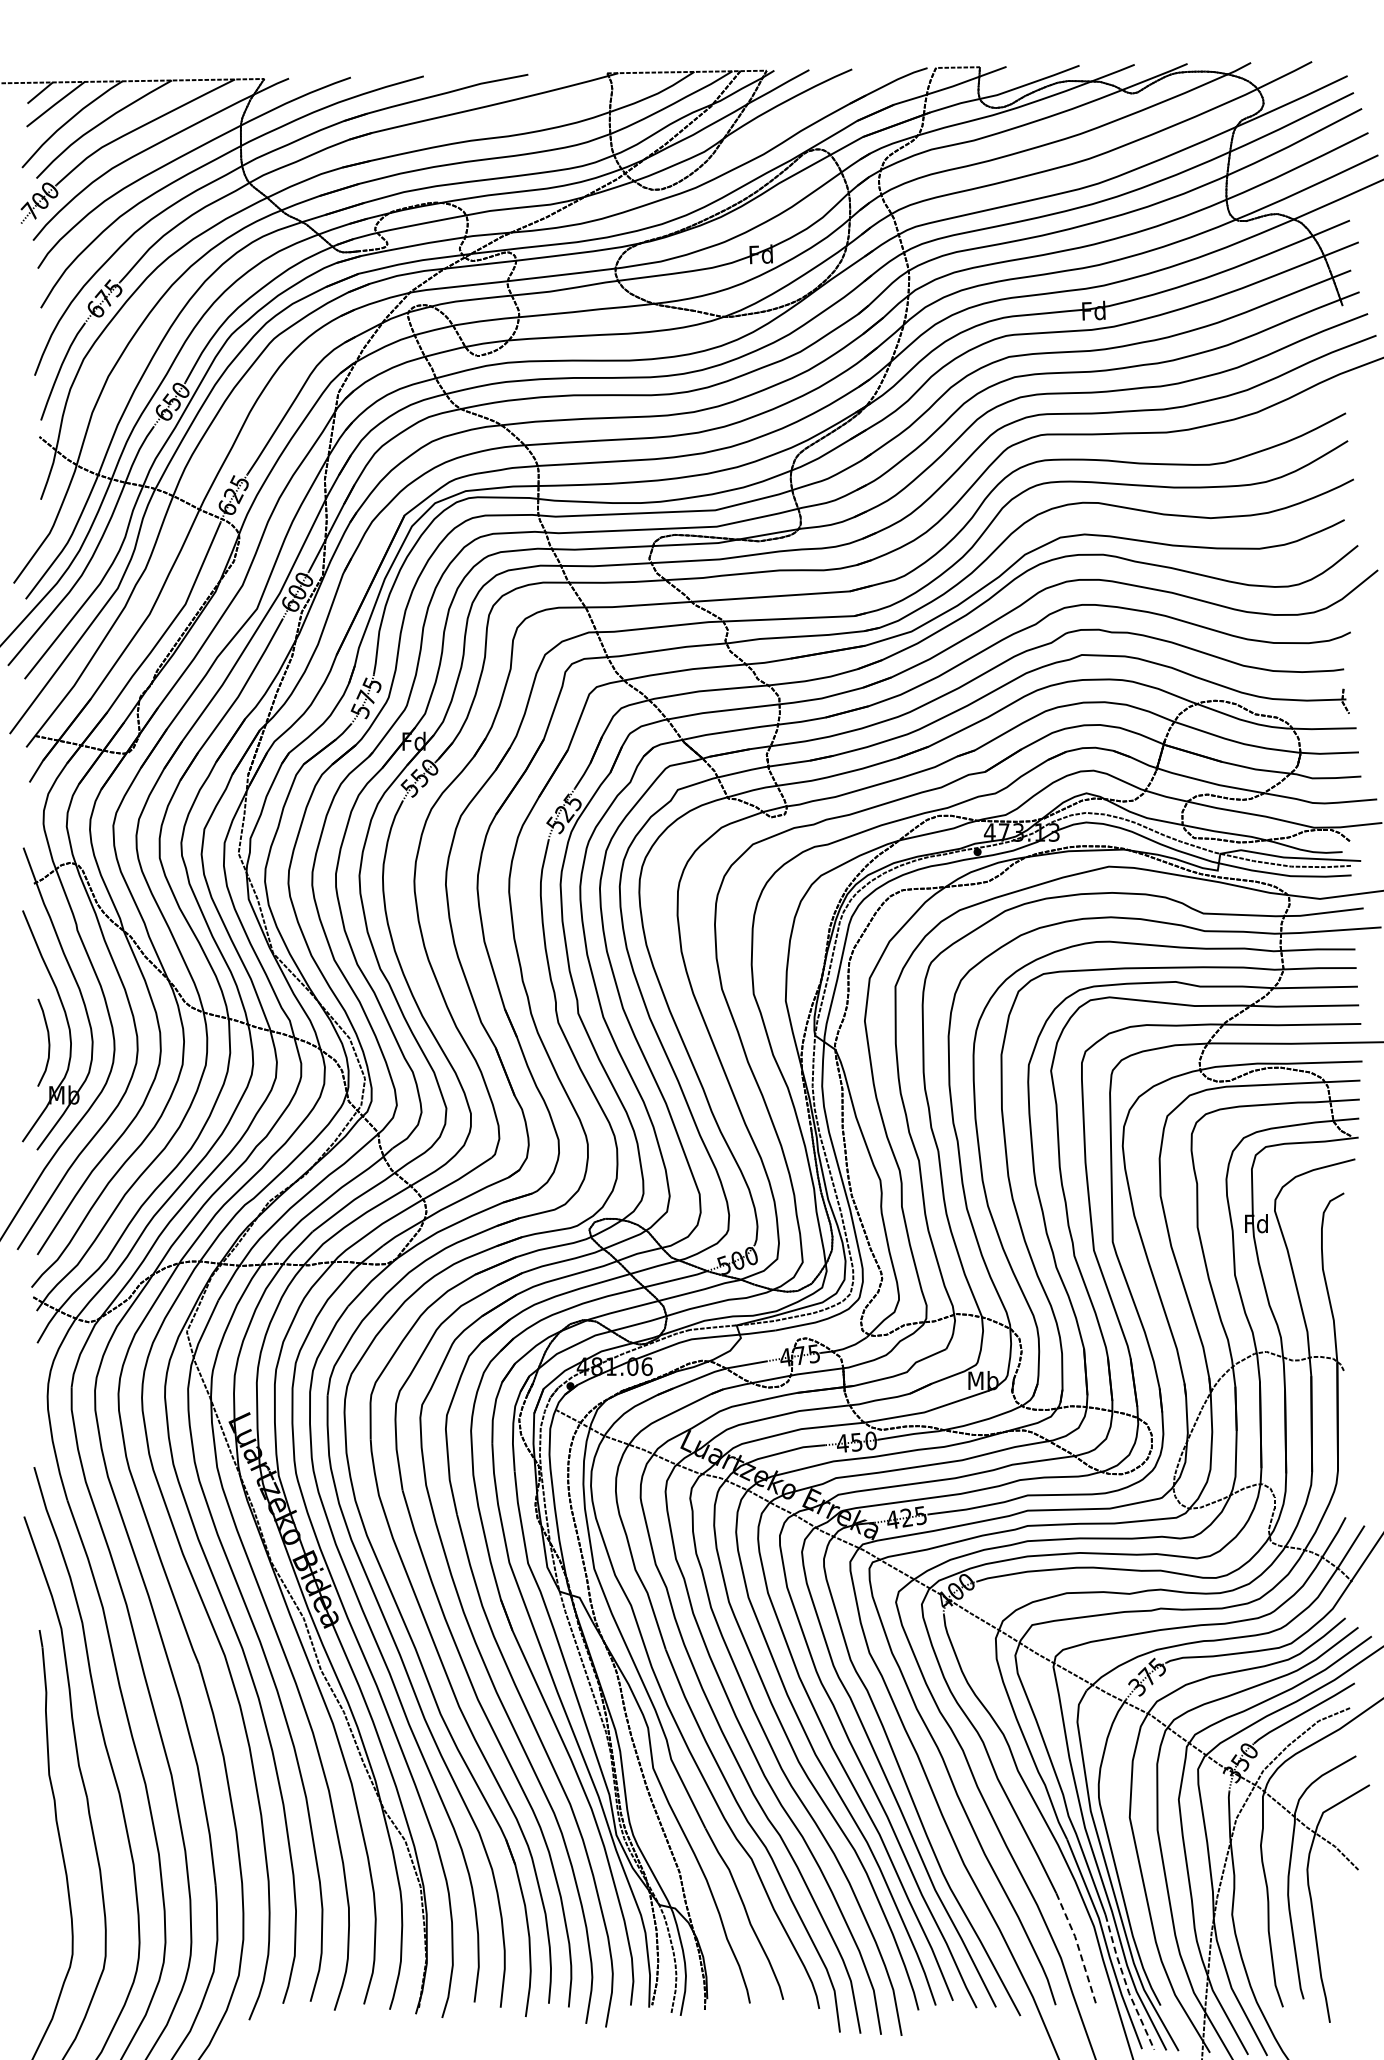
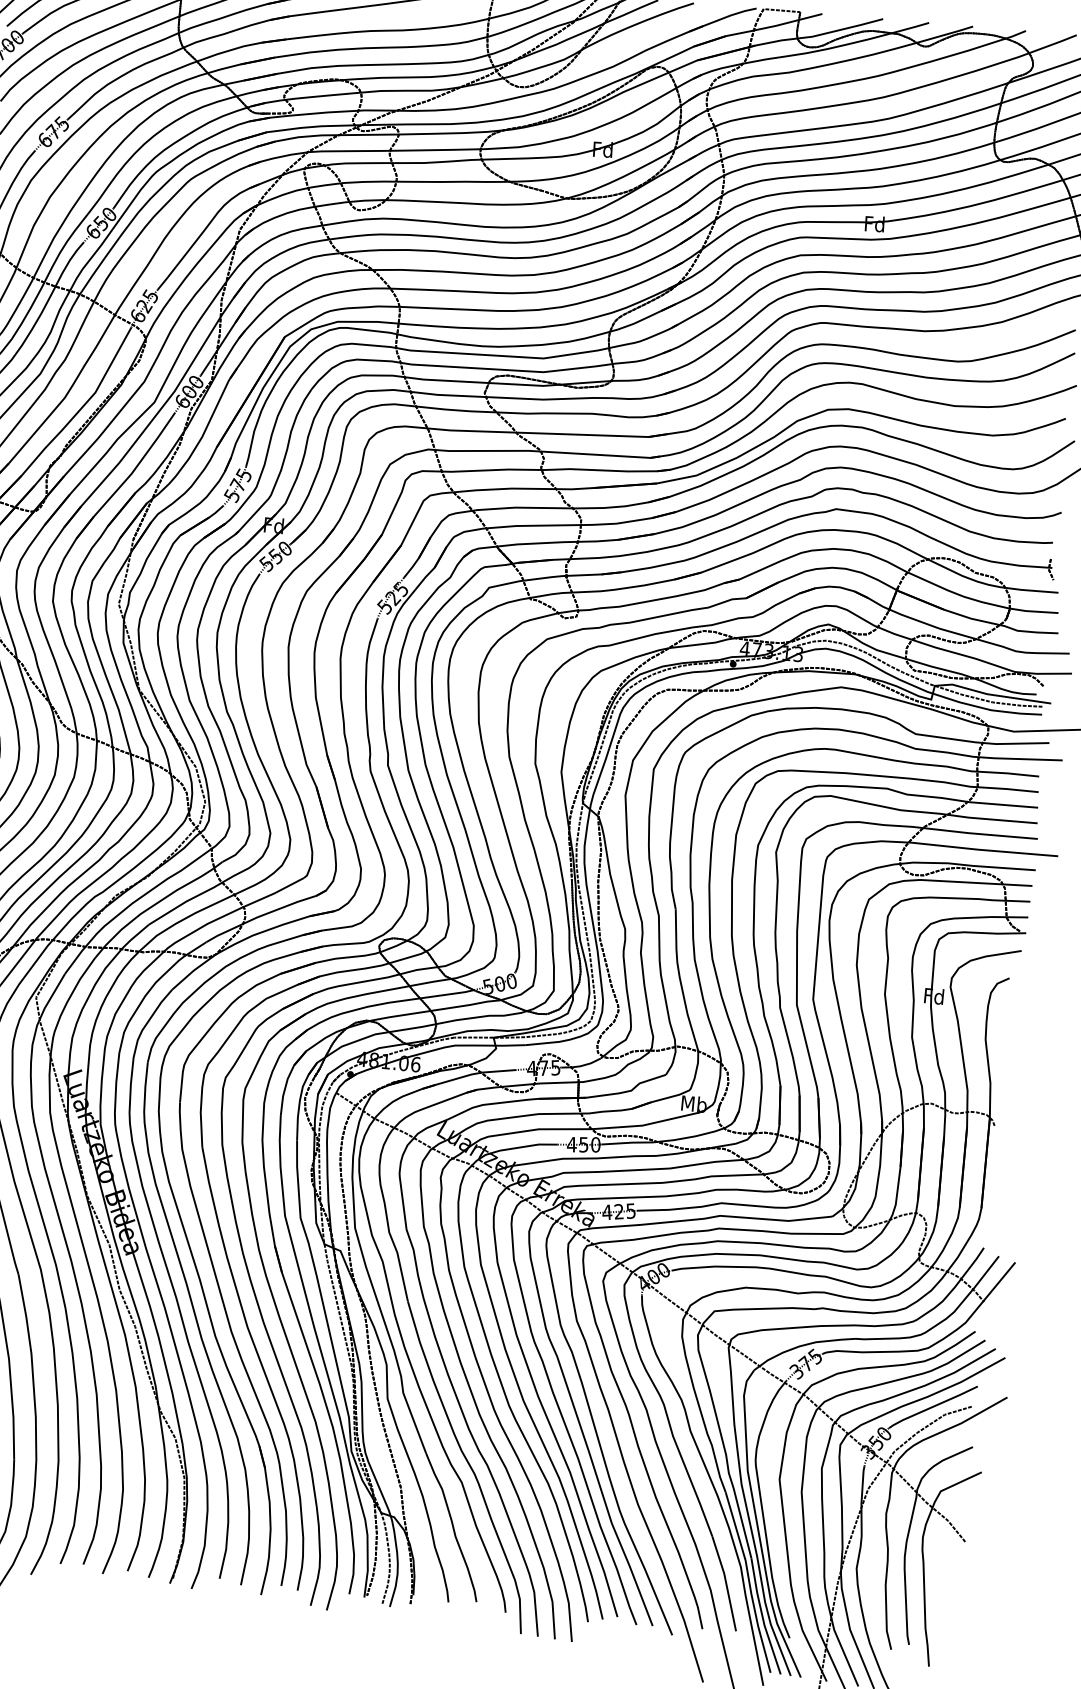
line: (1078, 1947) -> (726, 1583), dashed -> solid
line: (1126, 1984) -> (763, 1617), dashed -> solid

